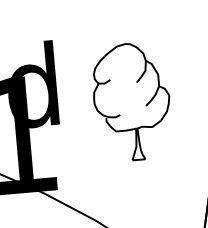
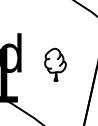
part: (131, 101) -> (55, 64), size x0.6

